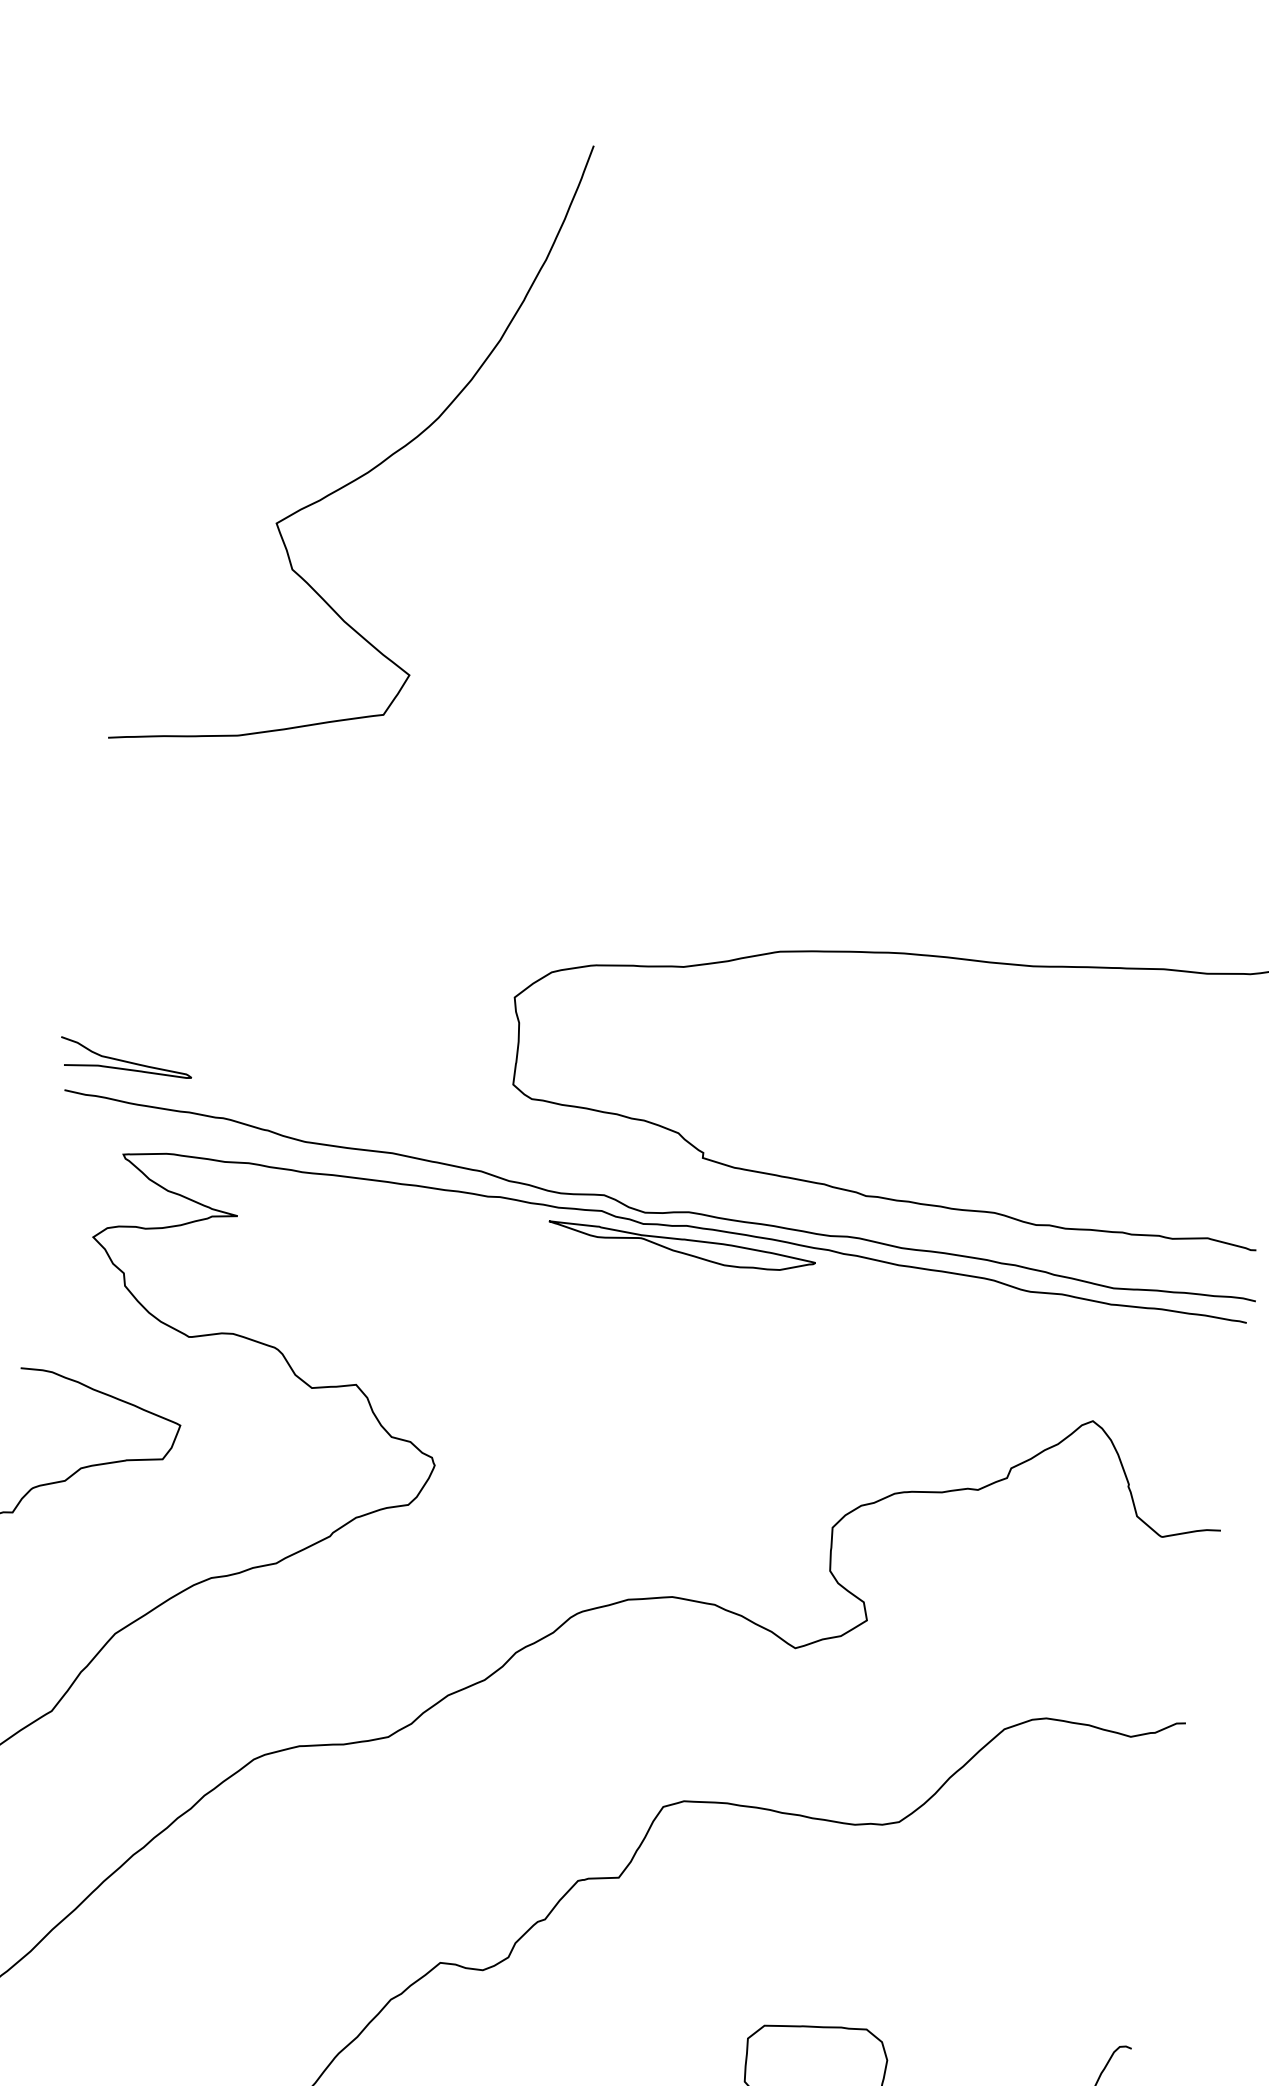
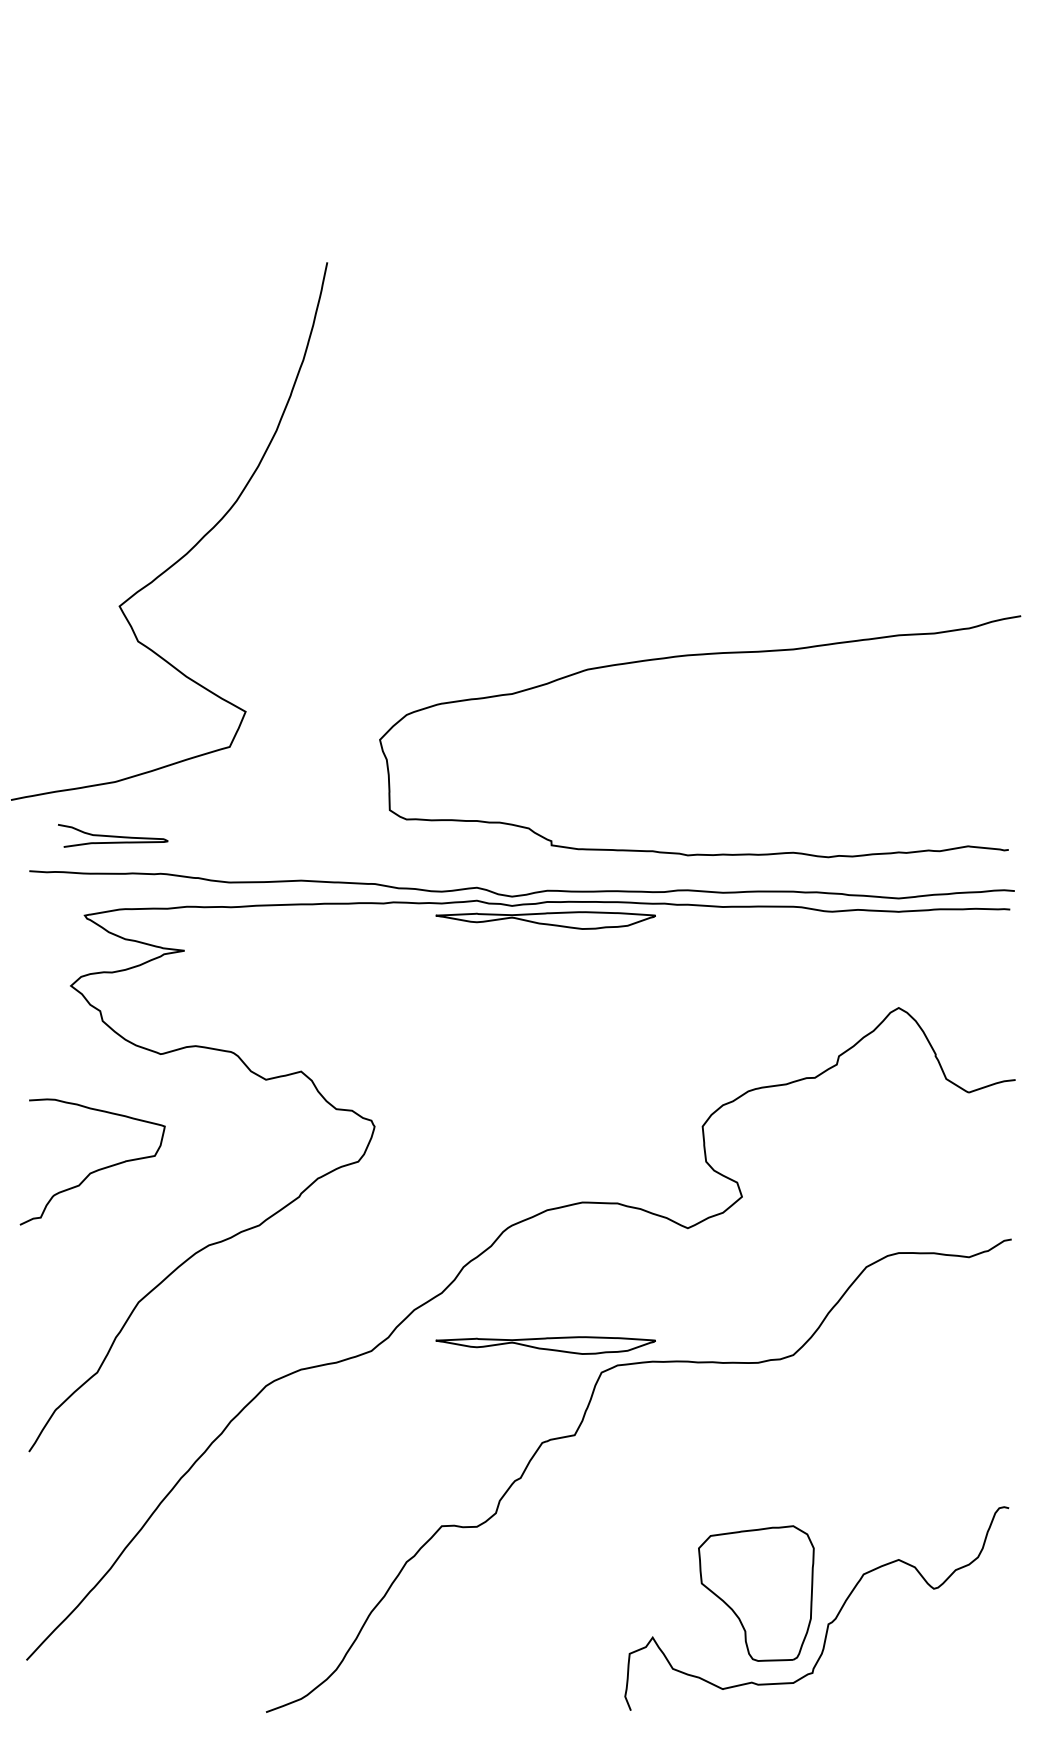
curve: (370, 468) -> (188, 550), moved
curve: (126, 1060) -> (113, 835), moved
part: (600, 1763) -> (545, 1345), added

